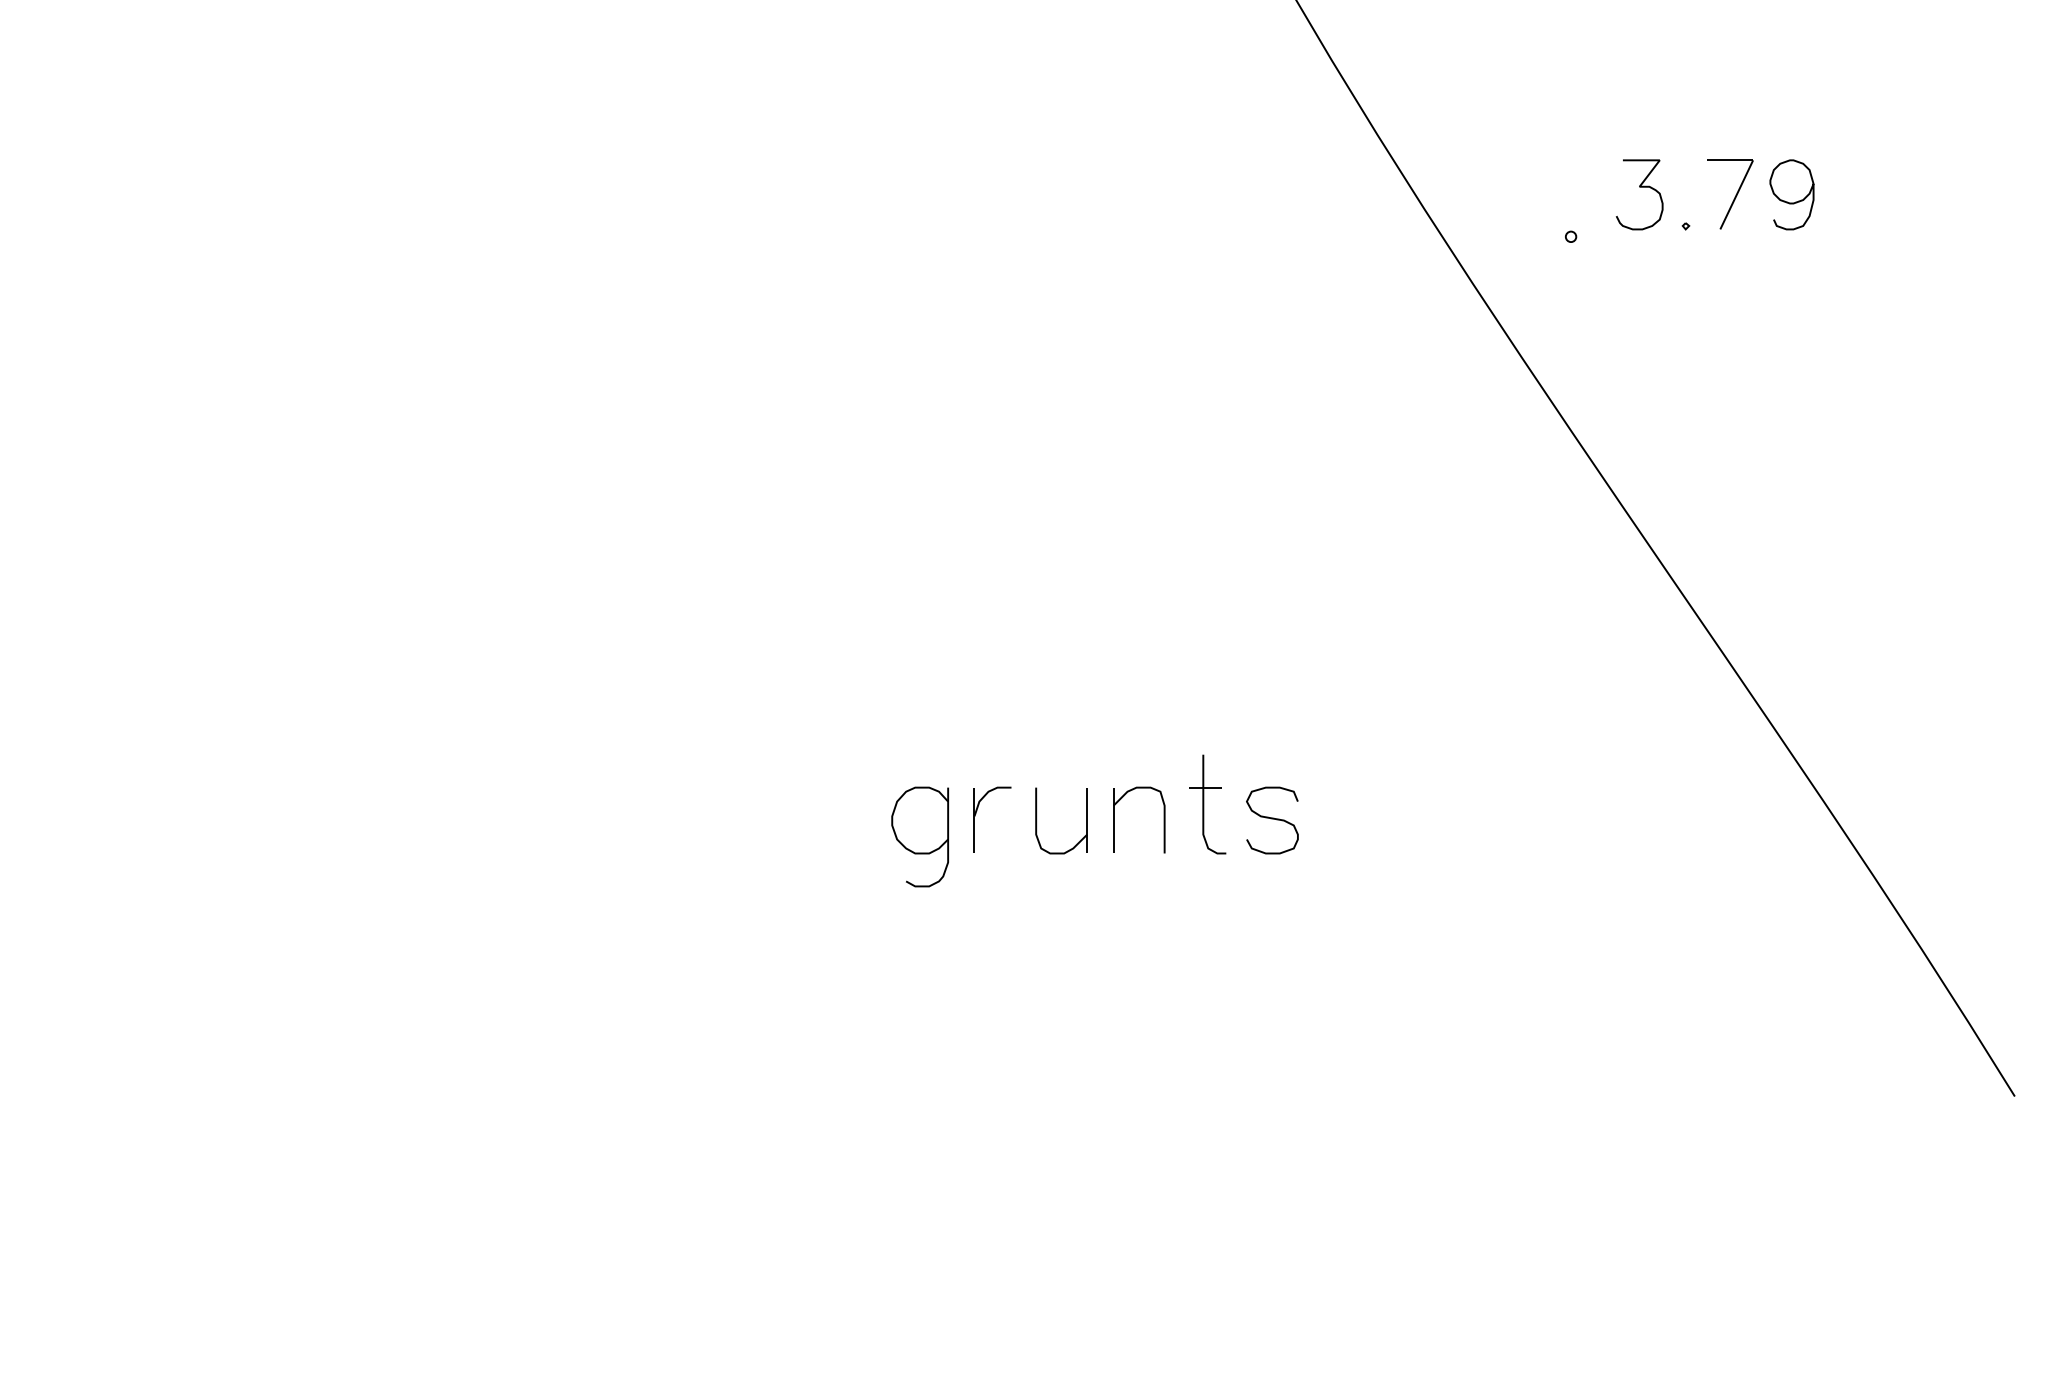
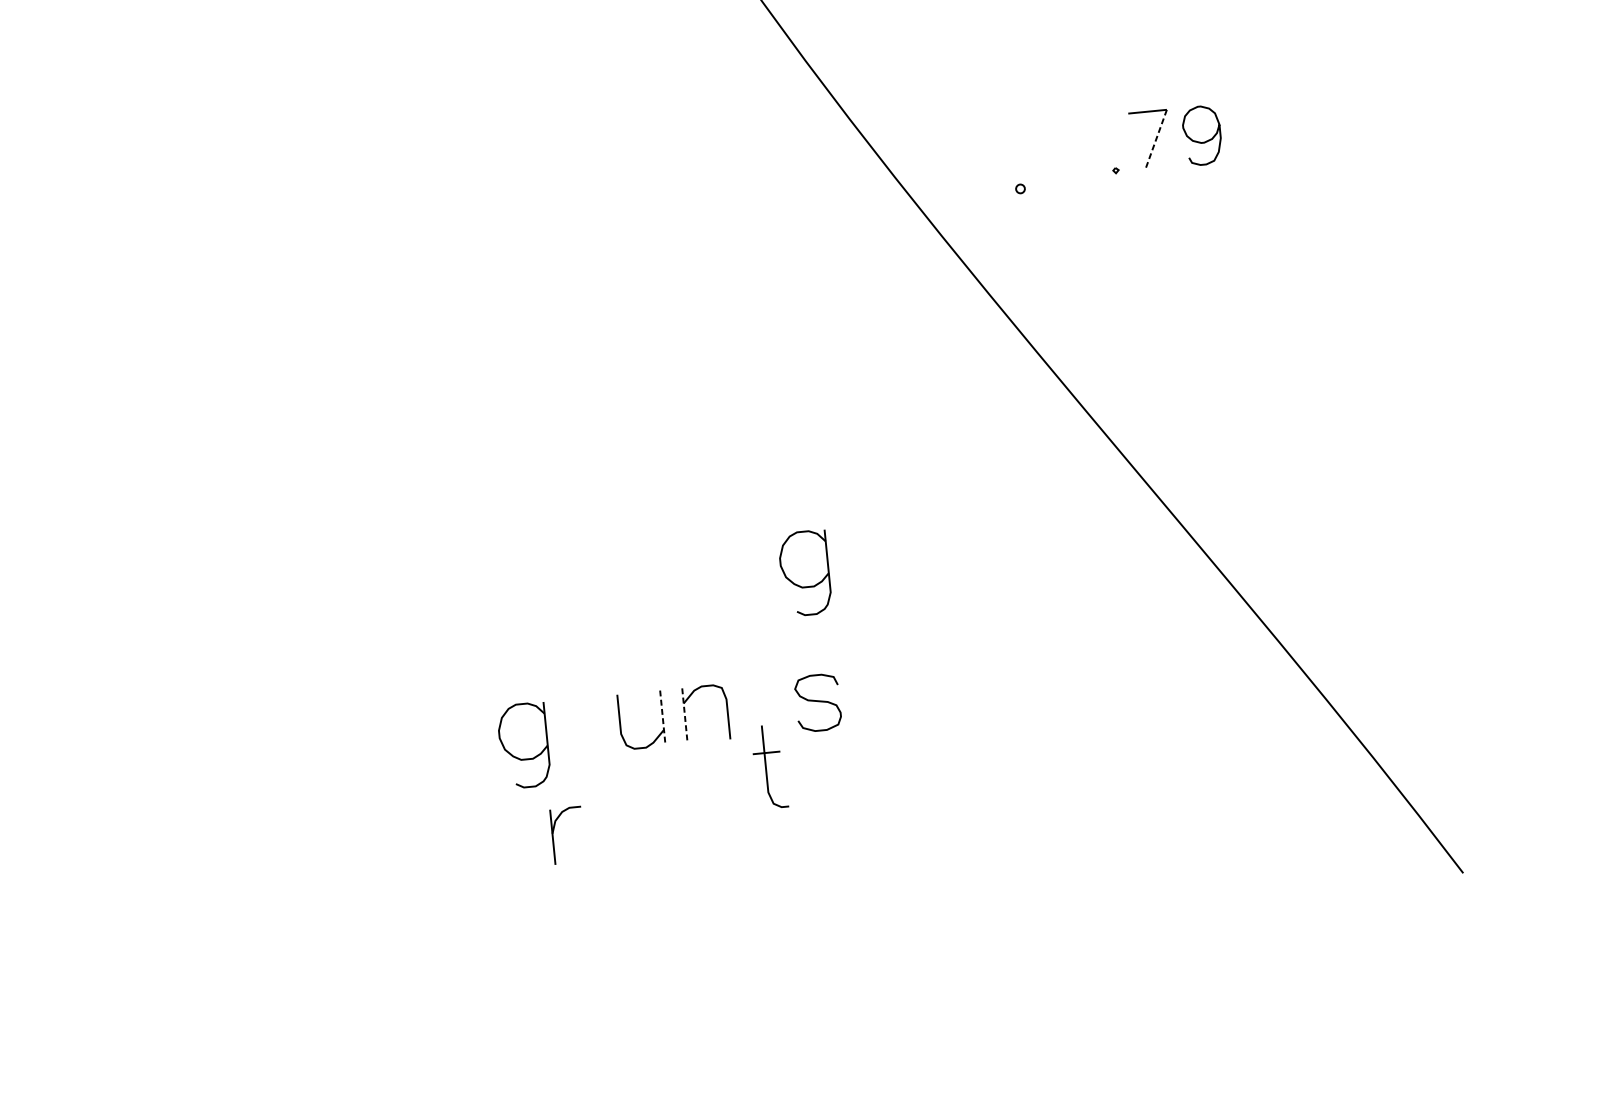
curve: (1639, 187) -> (1073, 141), removed
line: (1736, 195) -> (1155, 140), solid -> dashed
part: (1271, 665) -> (804, 572), added
part: (1207, 804) -> (769, 766), moved
part: (976, 814) -> (554, 832), moved
line: (1087, 820) -> (663, 718), solid -> dashed
line: (1113, 820) -> (684, 715), solid -> dashed

